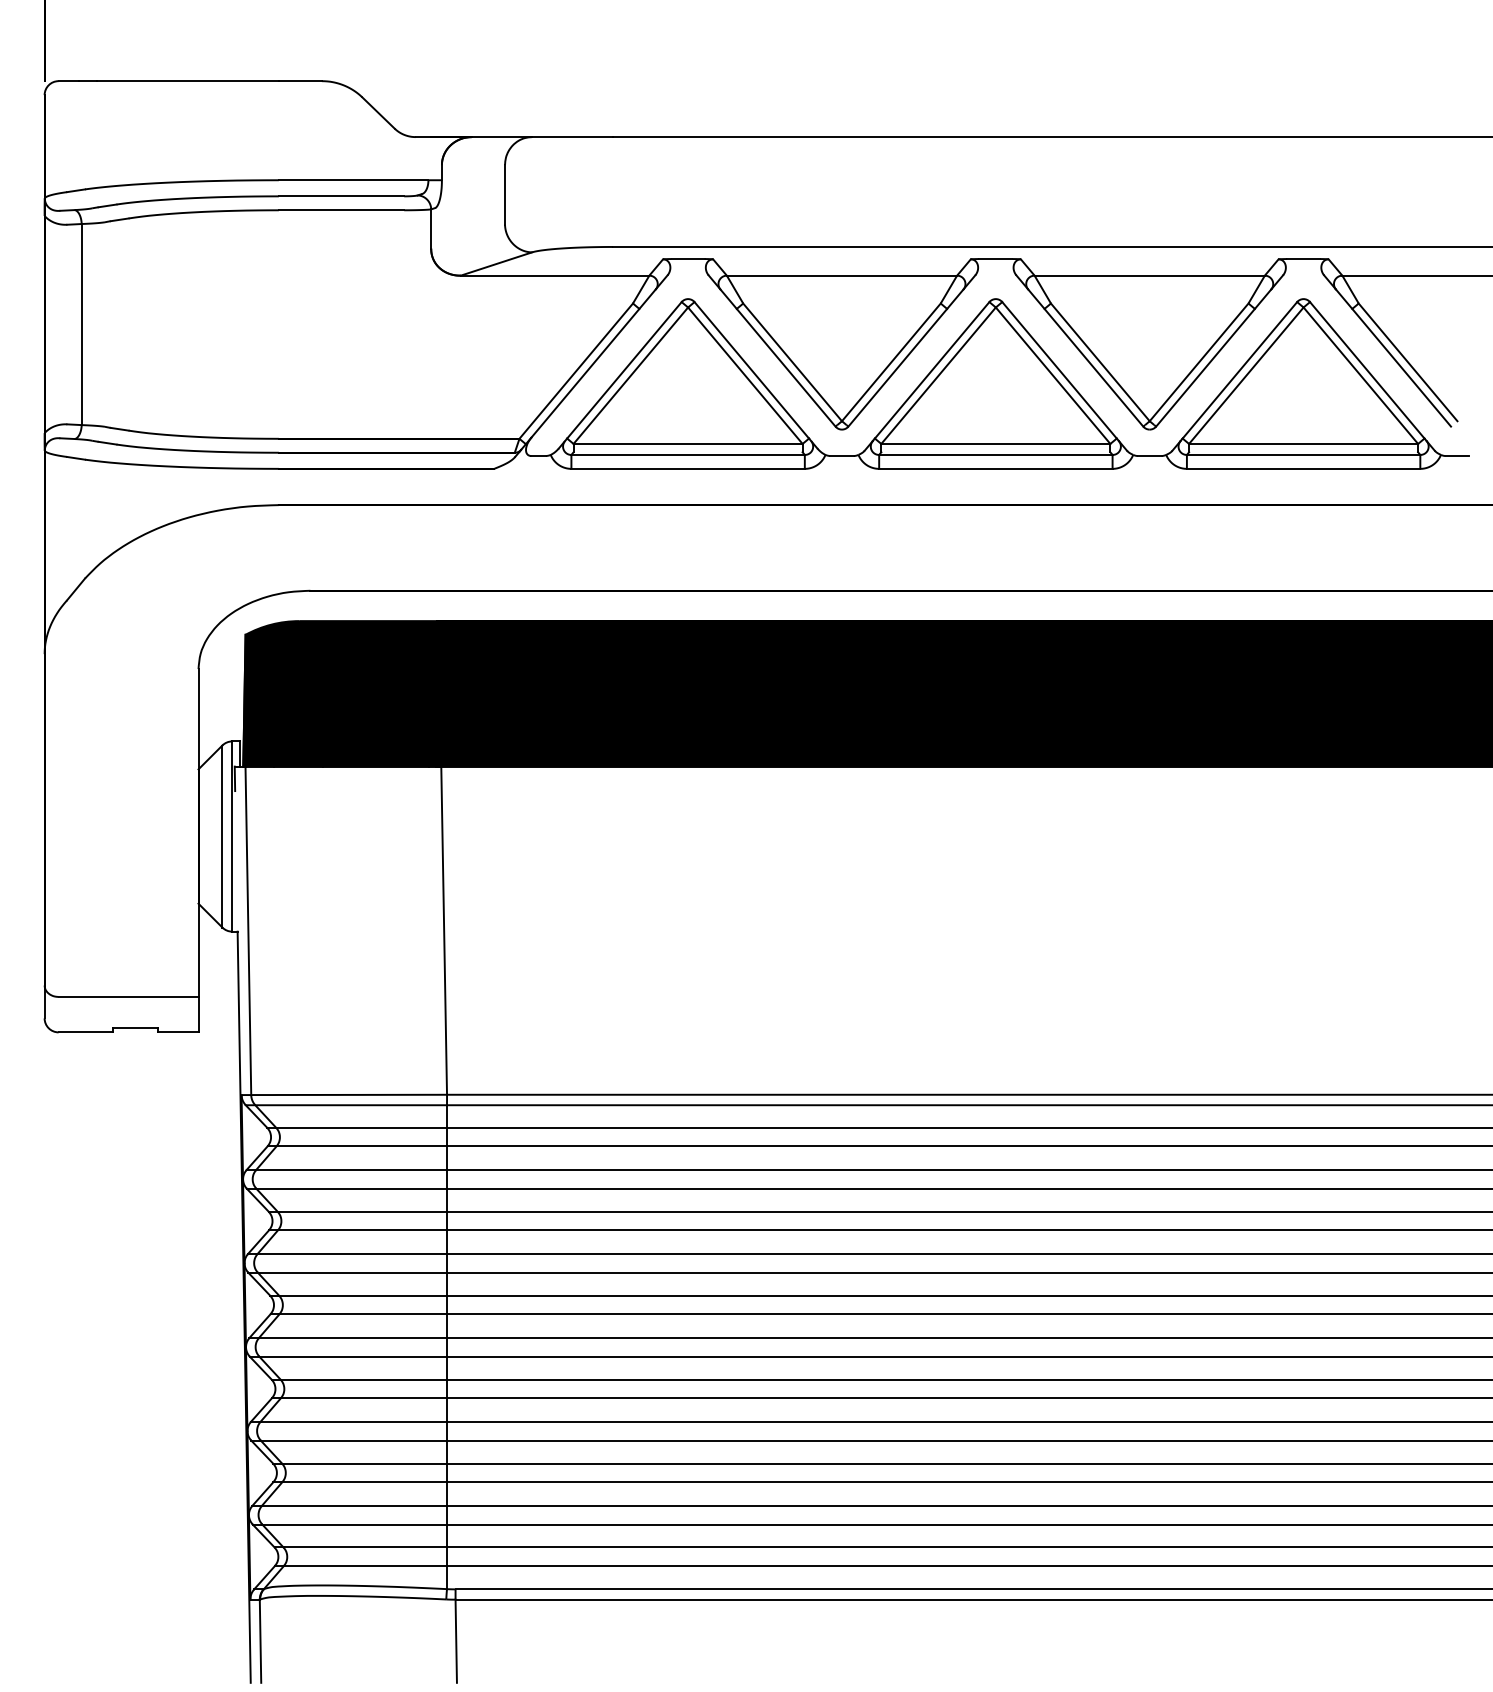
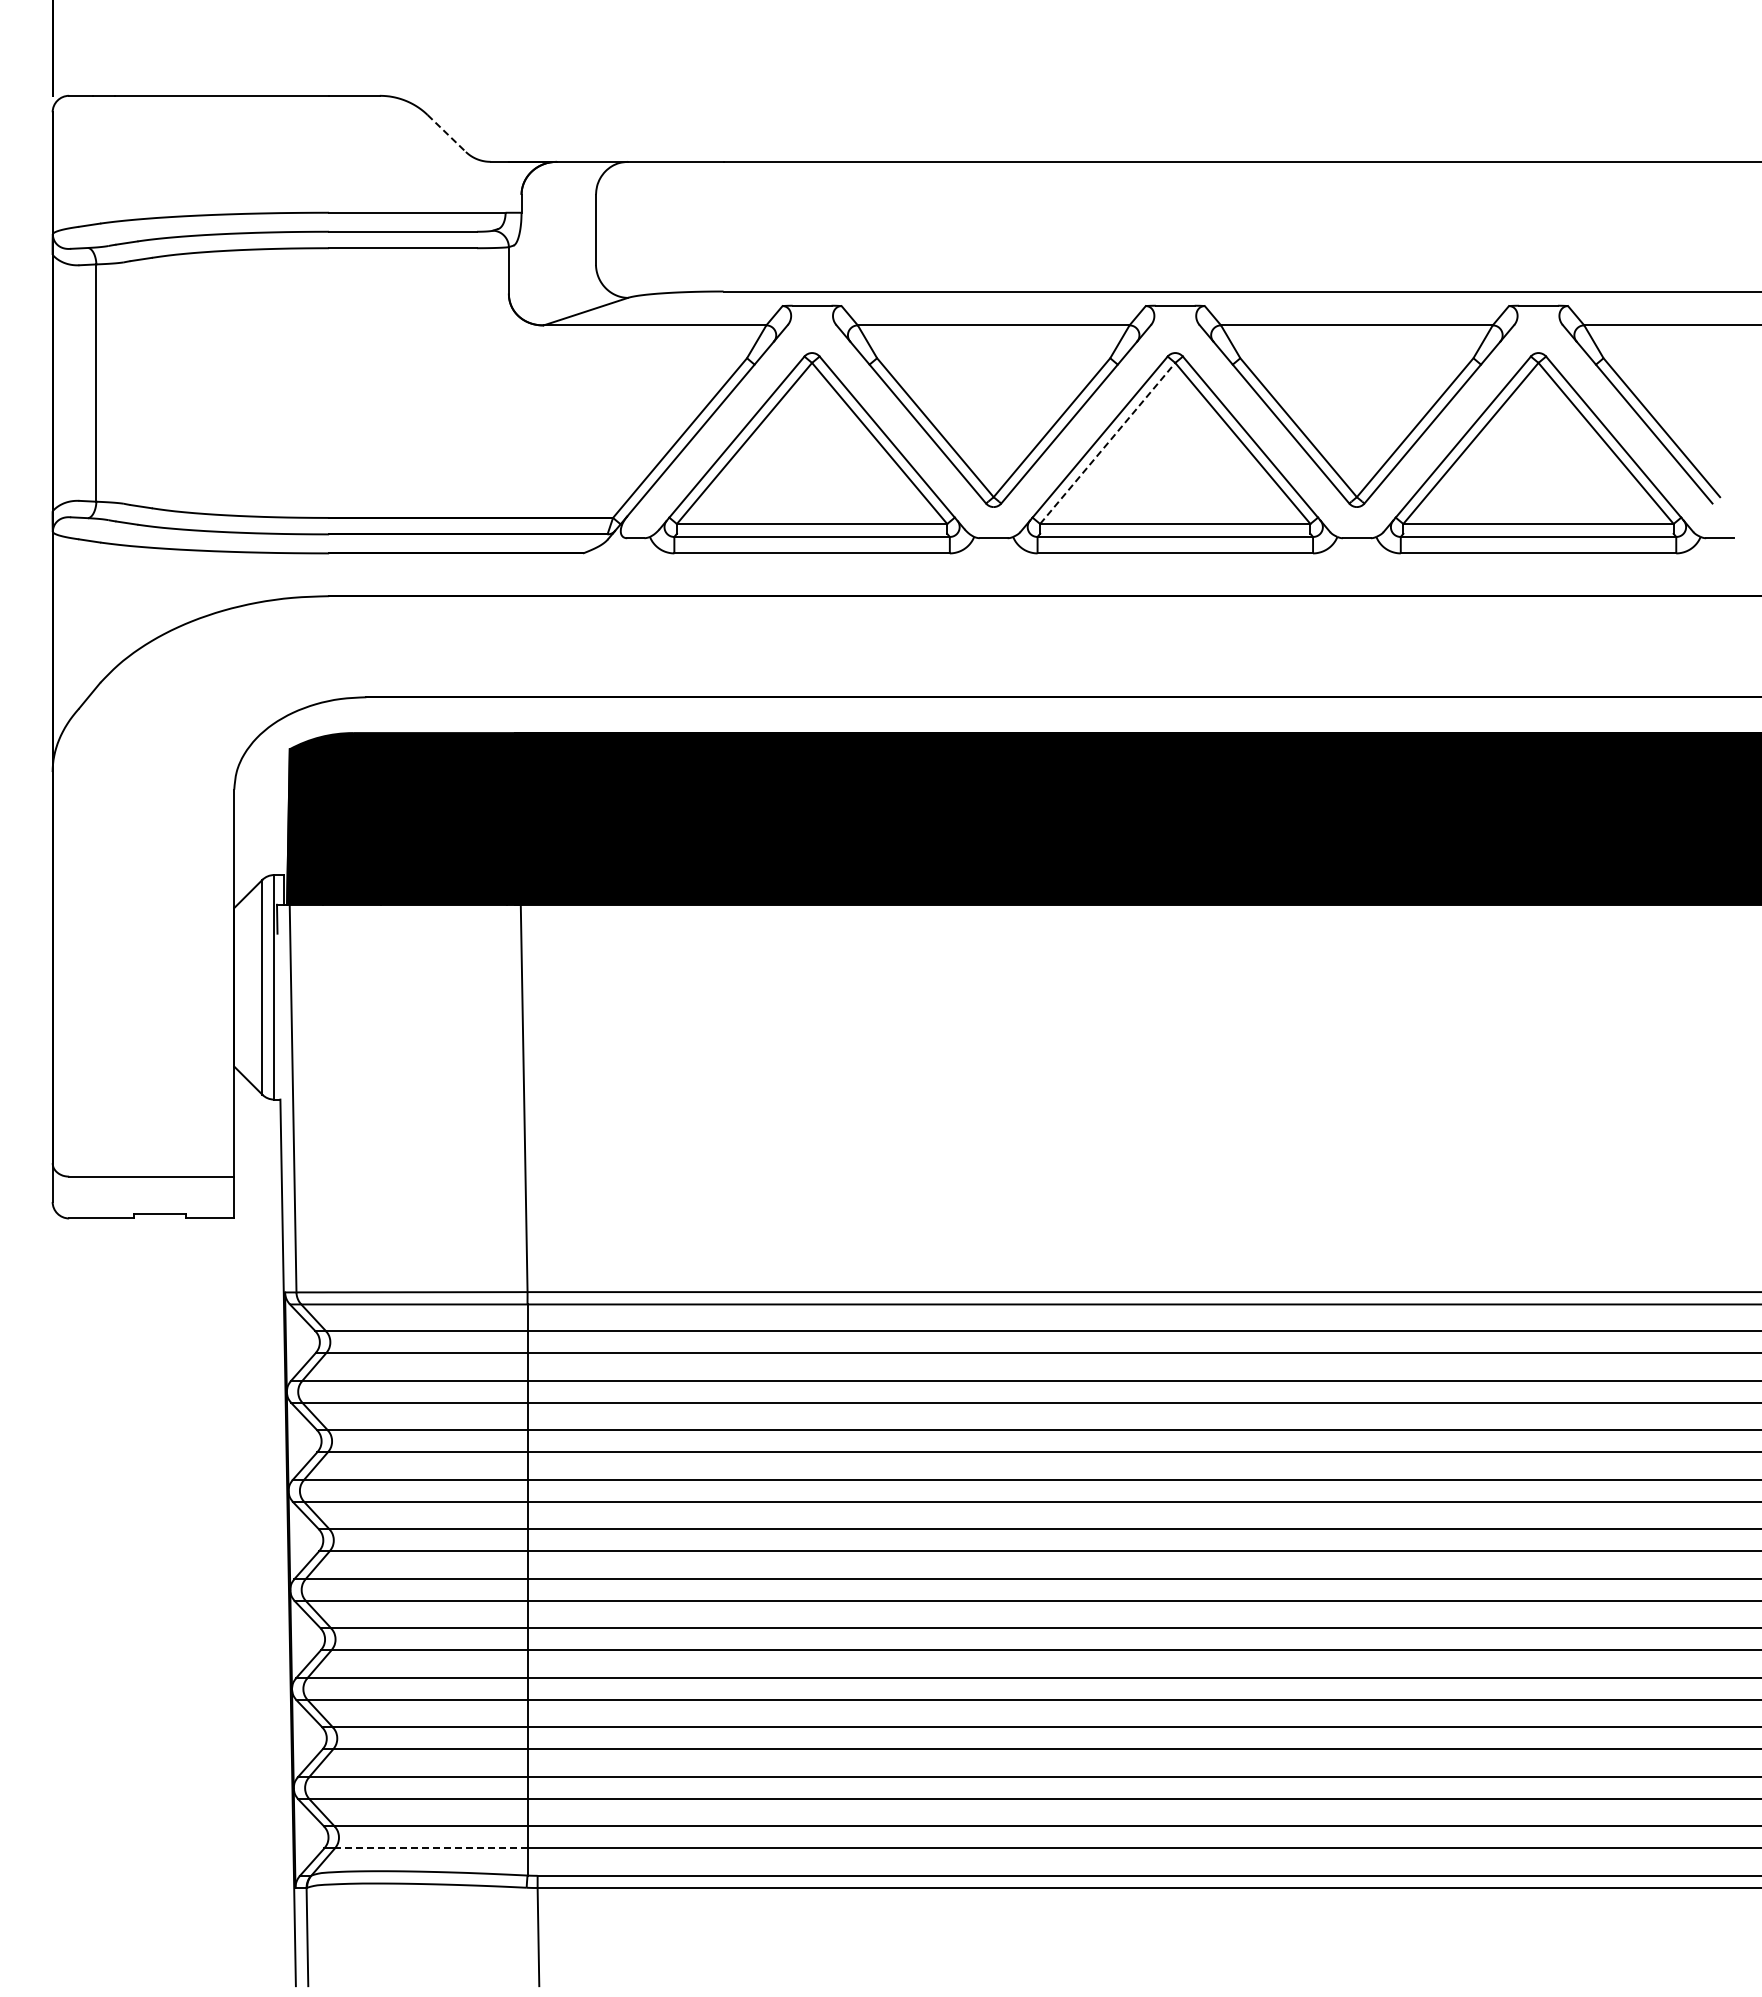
line: (378, 113) -> (446, 133), solid -> dashed
line: (939, 375) -> (1108, 443), solid -> dashed
line: (364, 1566) -> (430, 1848), solid -> dashed

